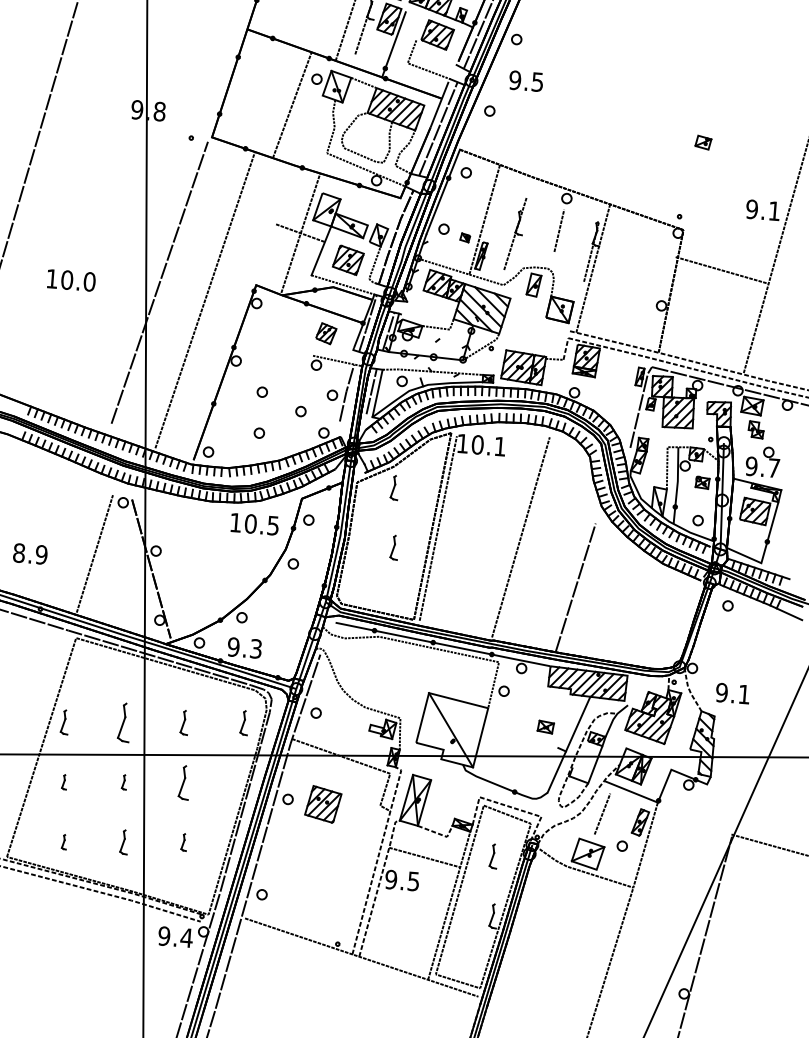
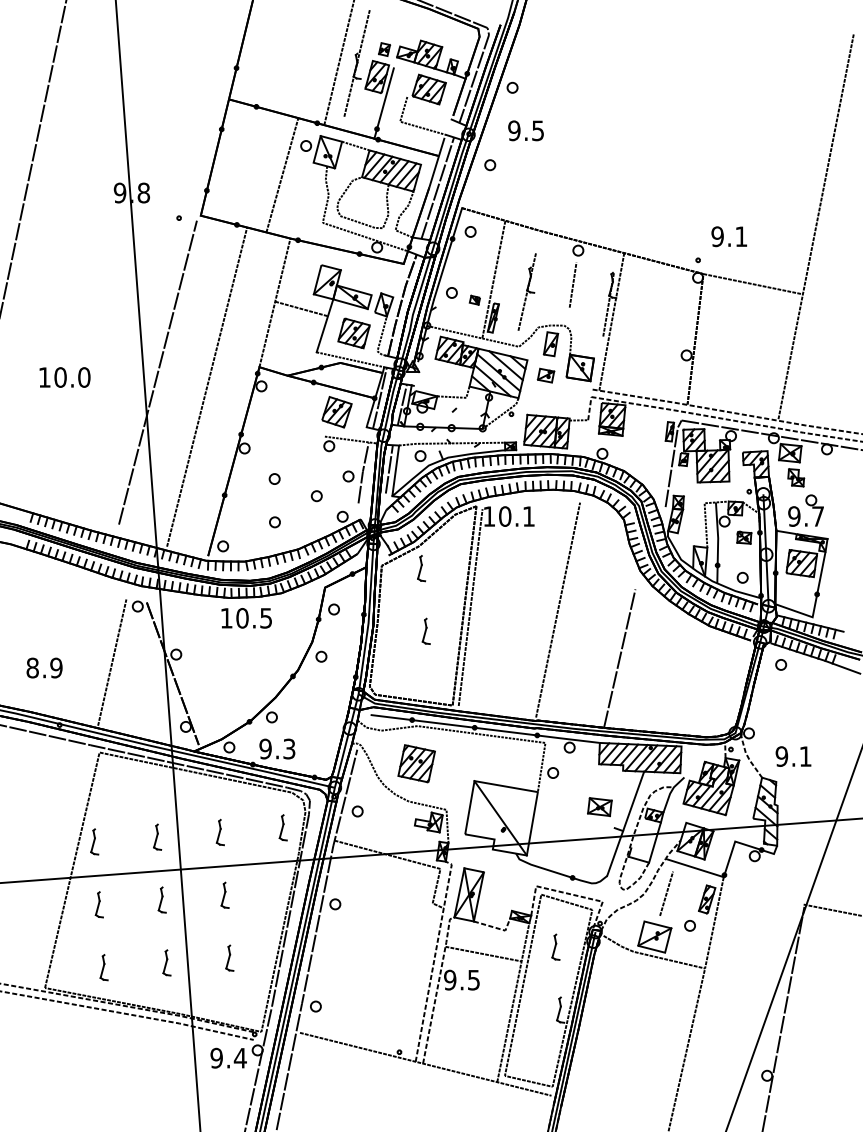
part: (702, 142) -> (545, 375), moved
text: (762, 210) -> (728, 236), moved
line: (300, 232) -> (274, 302), moved
line: (721, 270) -> (752, 284), moved
part: (325, 333) -> (336, 412), size x1.43
text: (254, 524) -> (246, 618), moved
part: (124, 721) -> (157, 836), size x0.62
part: (545, 727) -> (599, 807), size x1.43
part: (63, 781) -> (98, 904), size x1.67
part: (123, 781) -> (161, 899), size x1.67
part: (183, 781) -> (224, 894), size x0.71
part: (323, 804) -> (416, 763), moved
part: (63, 841) -> (103, 967), size x1.67
part: (183, 841) -> (229, 957), size x1.43

